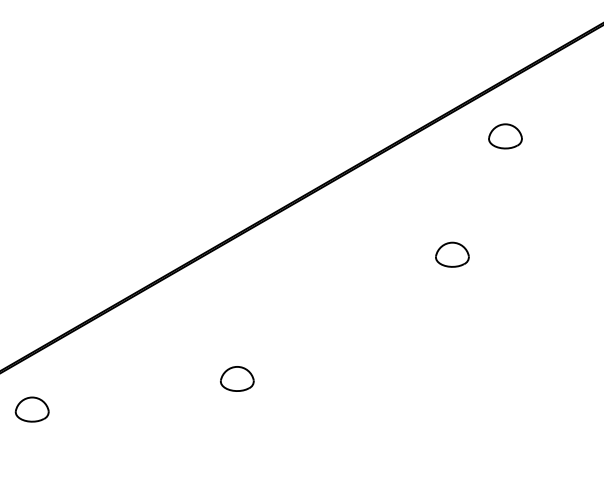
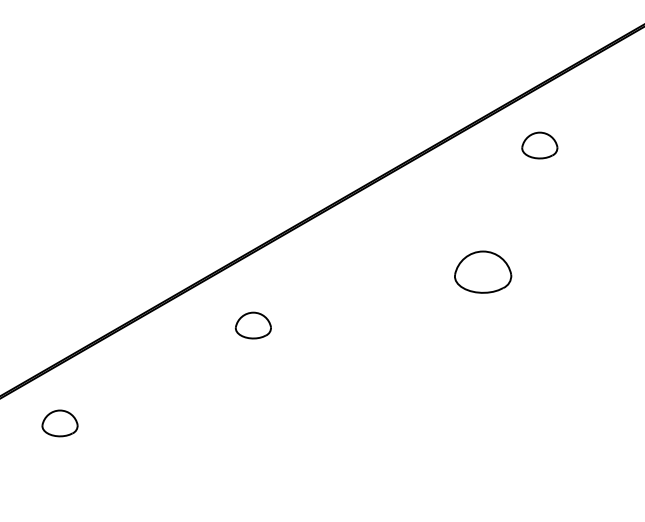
part: (452, 254) -> (483, 271), size x1.6
part: (237, 378) -> (253, 325), moved
part: (31, 409) -> (59, 423), moved

